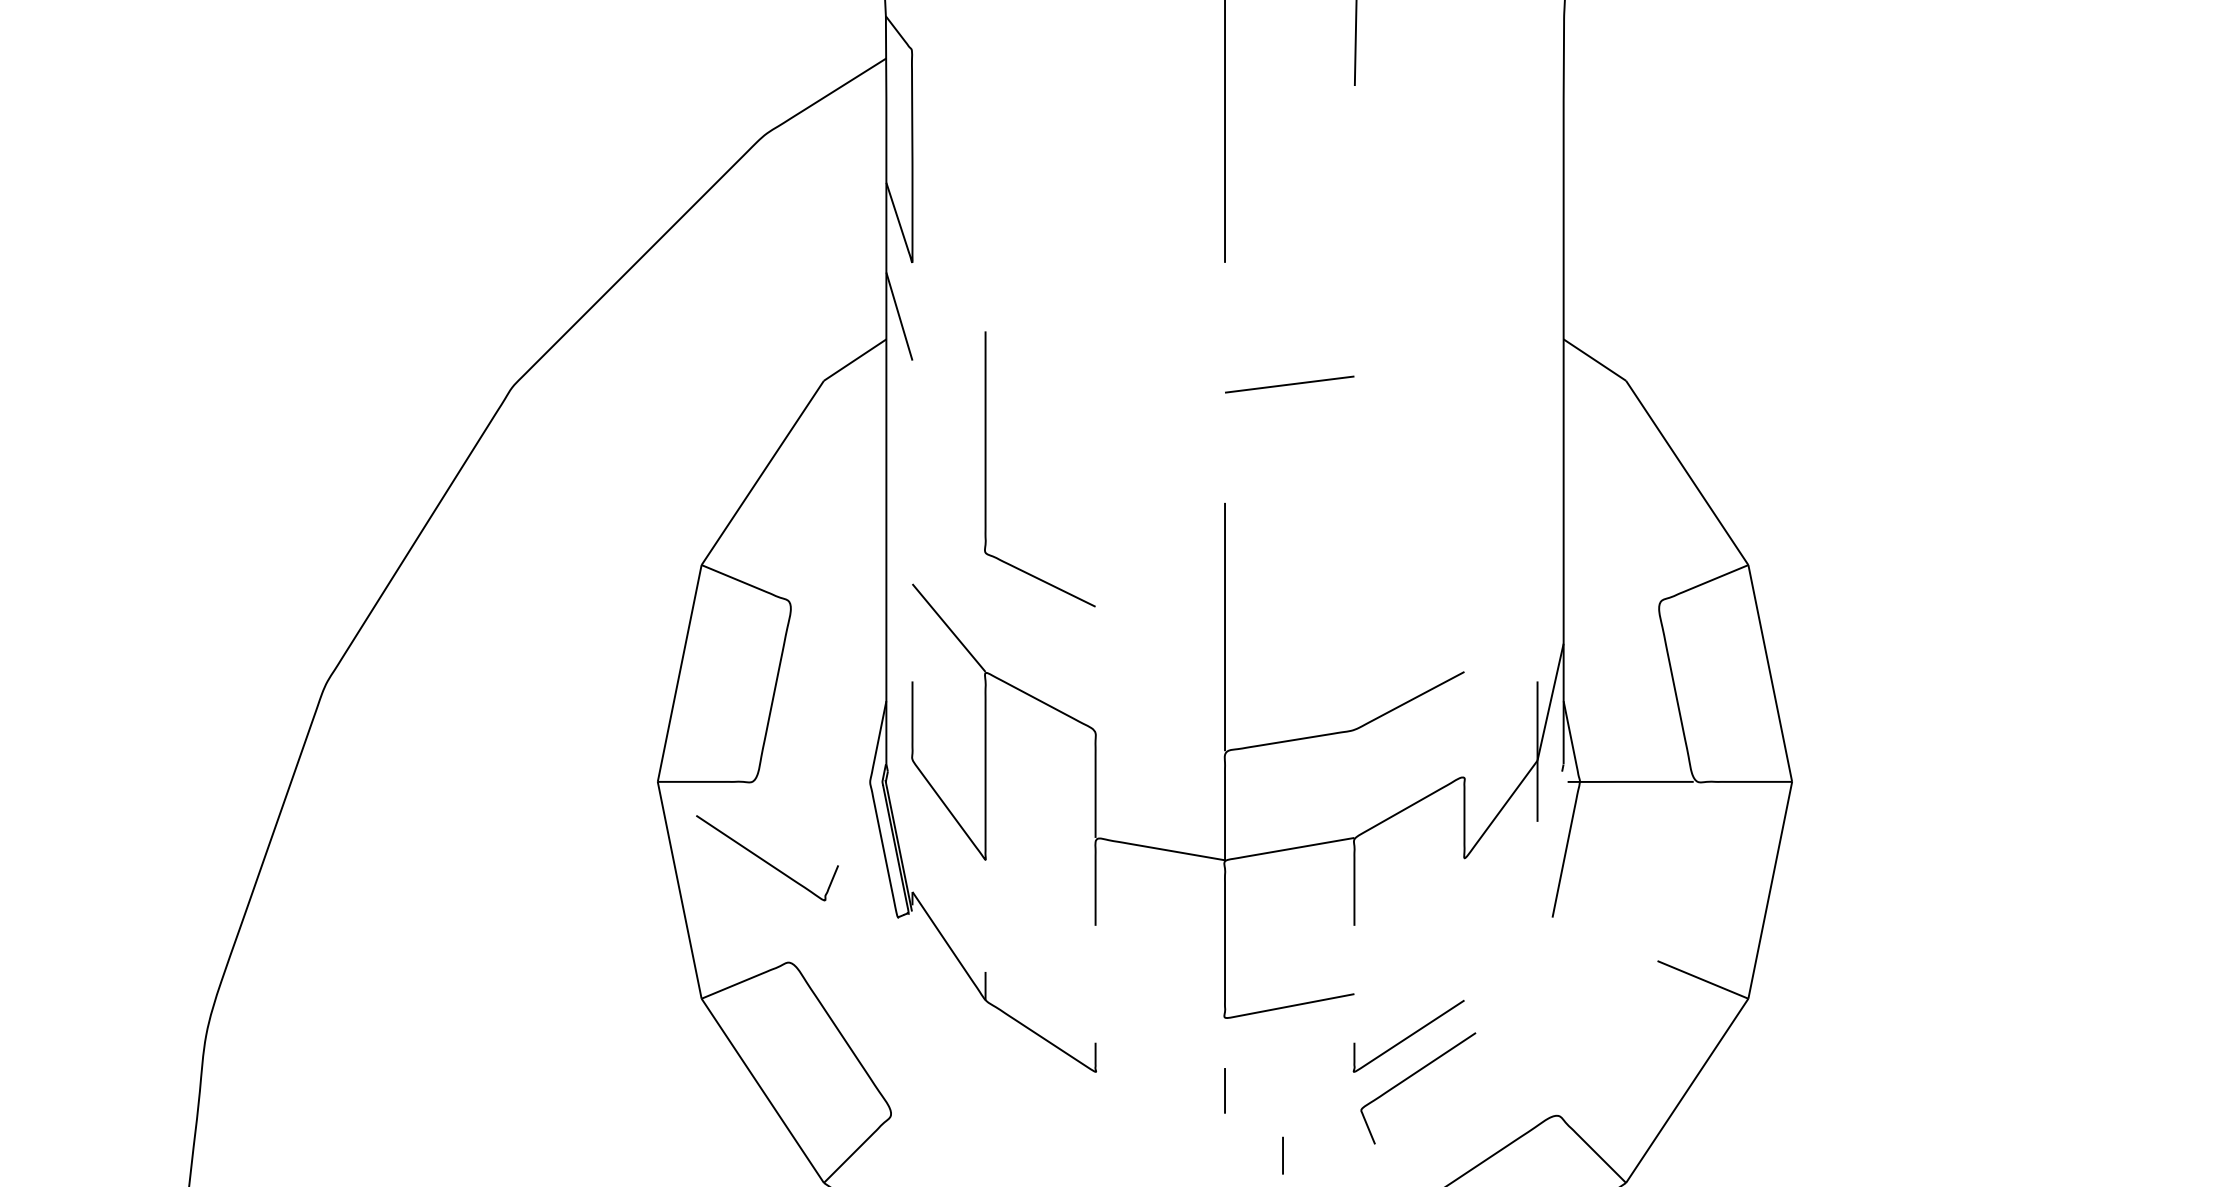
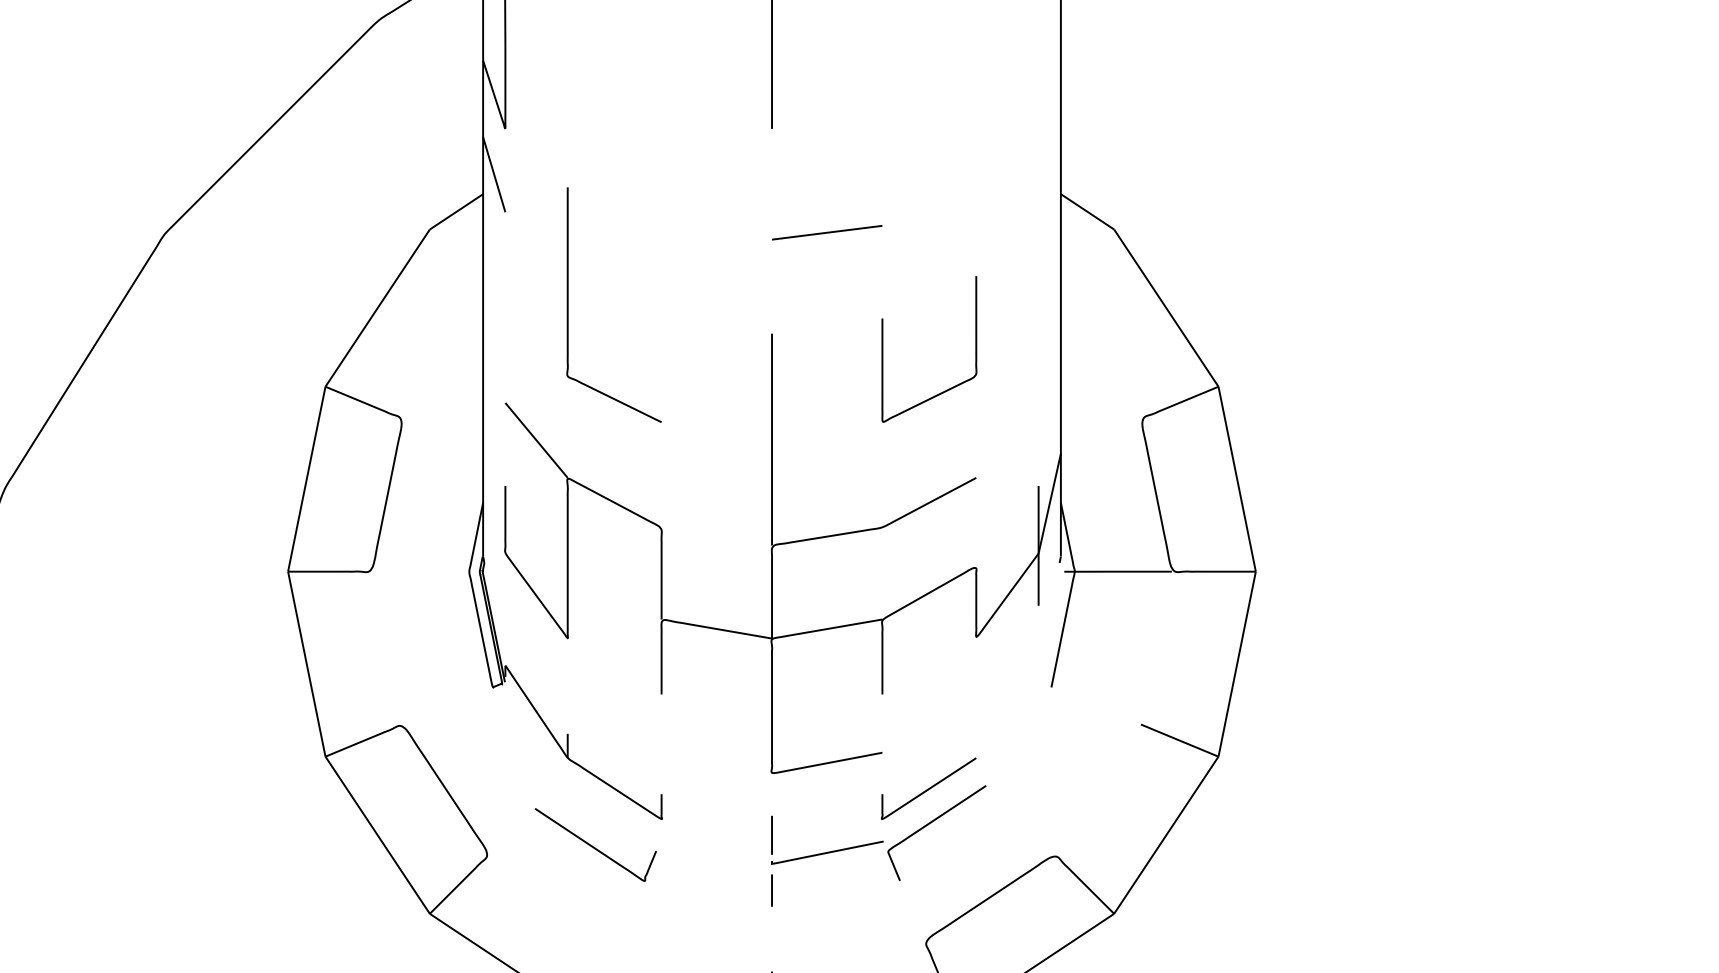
curve: (1427, 569) -> (944, 390), added
curve: (765, 860) -> (594, 846), moved
curve: (1289, 1111) -> (827, 852), added
line: (1282, 1155) -> (771, 890), moved

